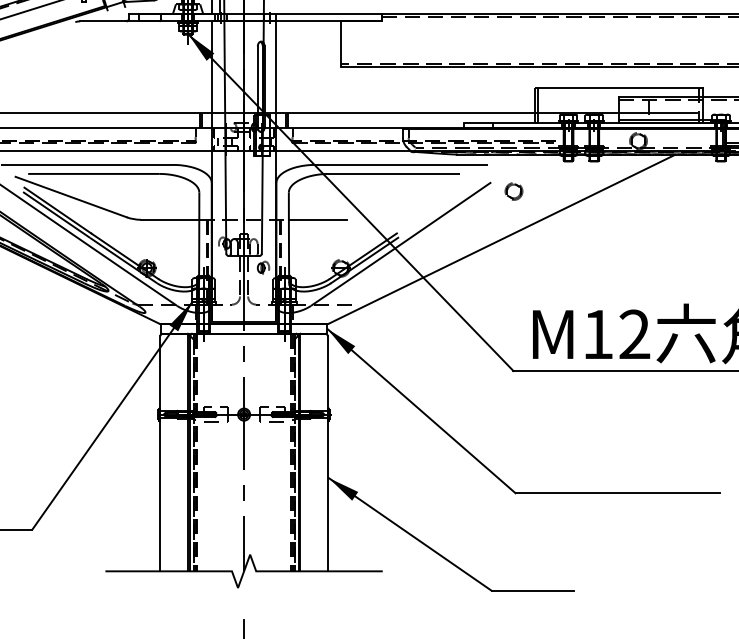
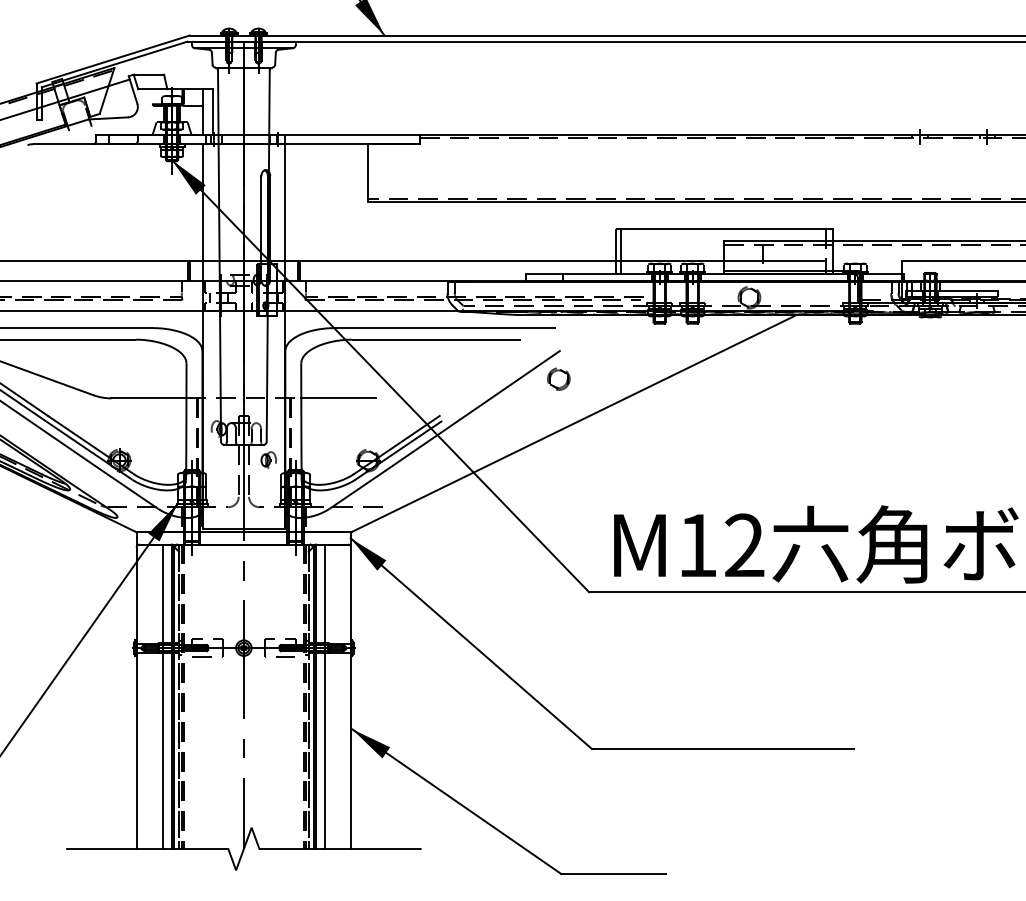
part: (513, 190) -> (558, 378), moved
line: (180, 452) -> (162, 696), added
line: (307, 452) -> (325, 696), added

